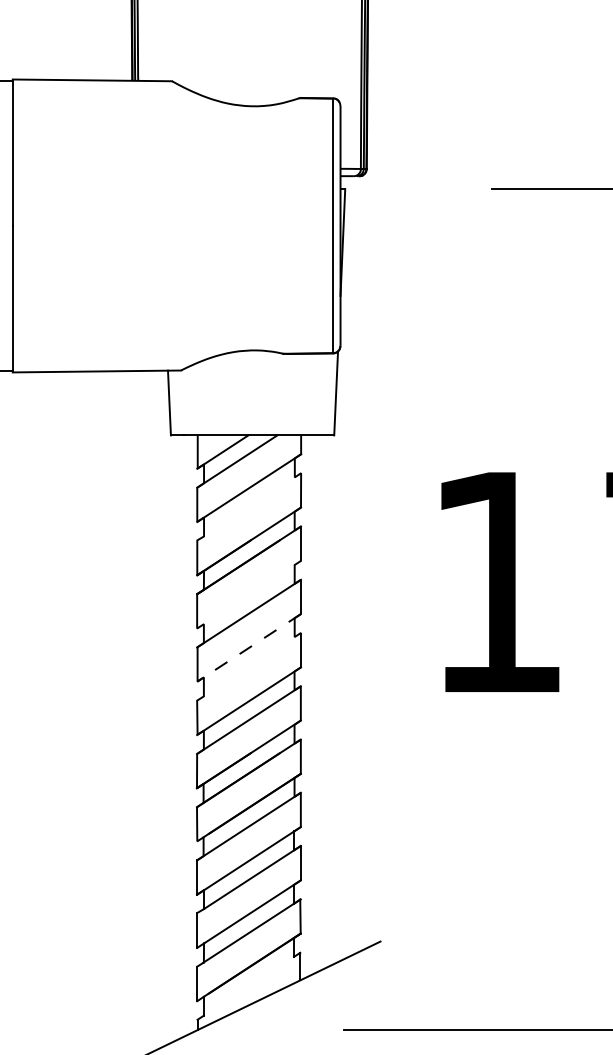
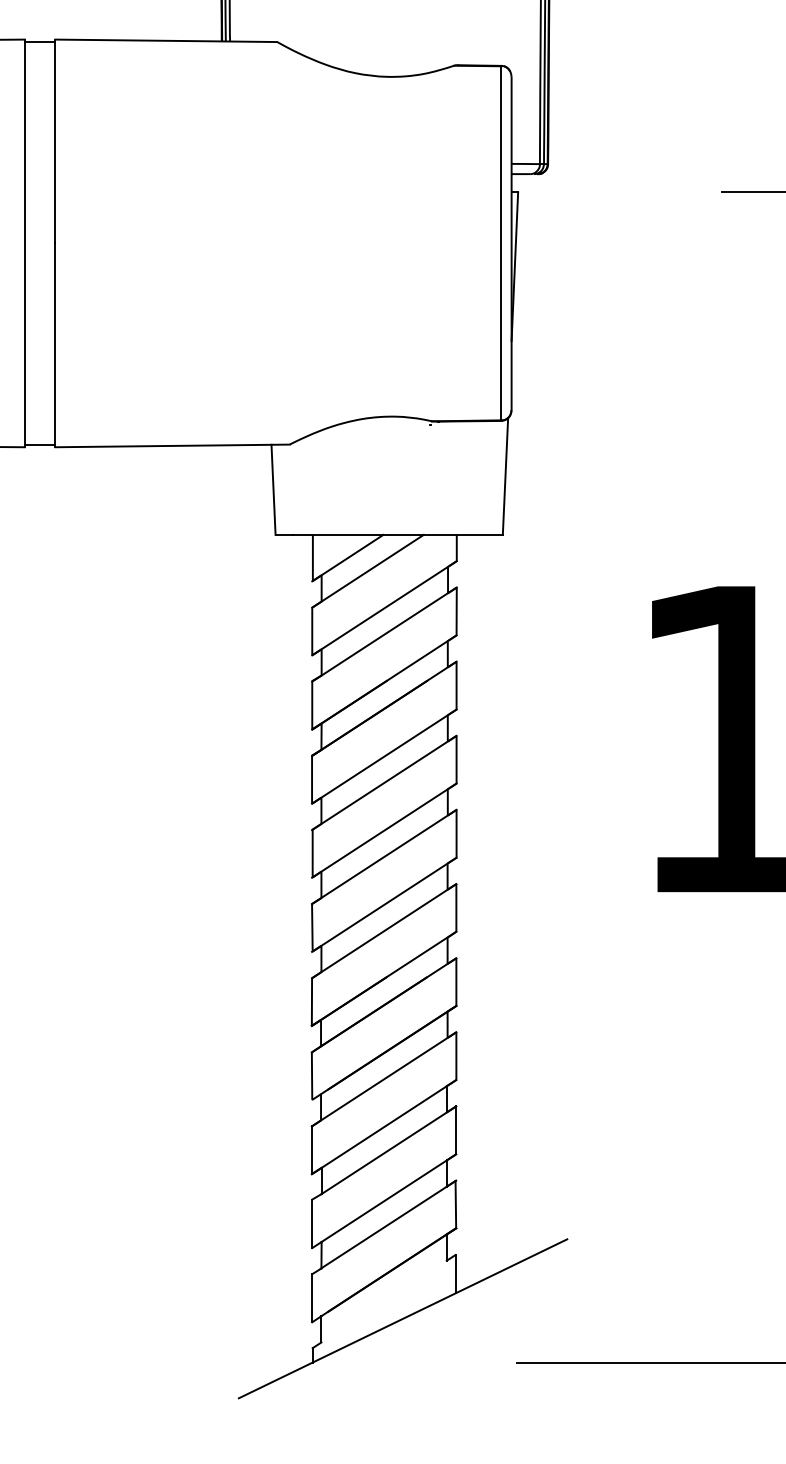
line: (249, 506) -> (384, 633), added
line: (248, 594) -> (383, 756), added
line: (249, 647) -> (384, 830), dashed -> solid
line: (248, 666) -> (383, 856), added

